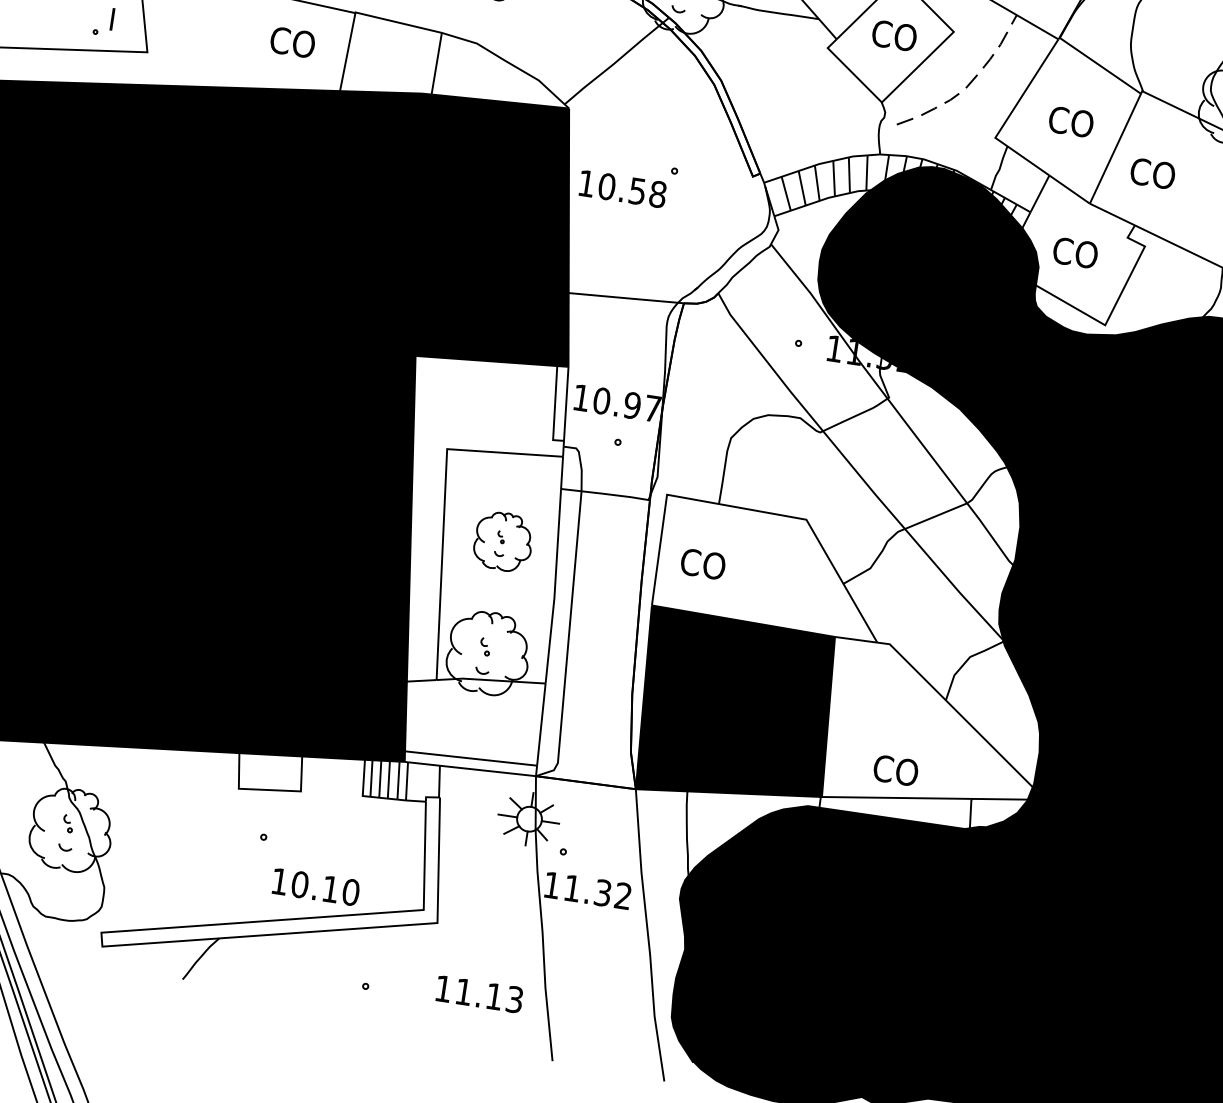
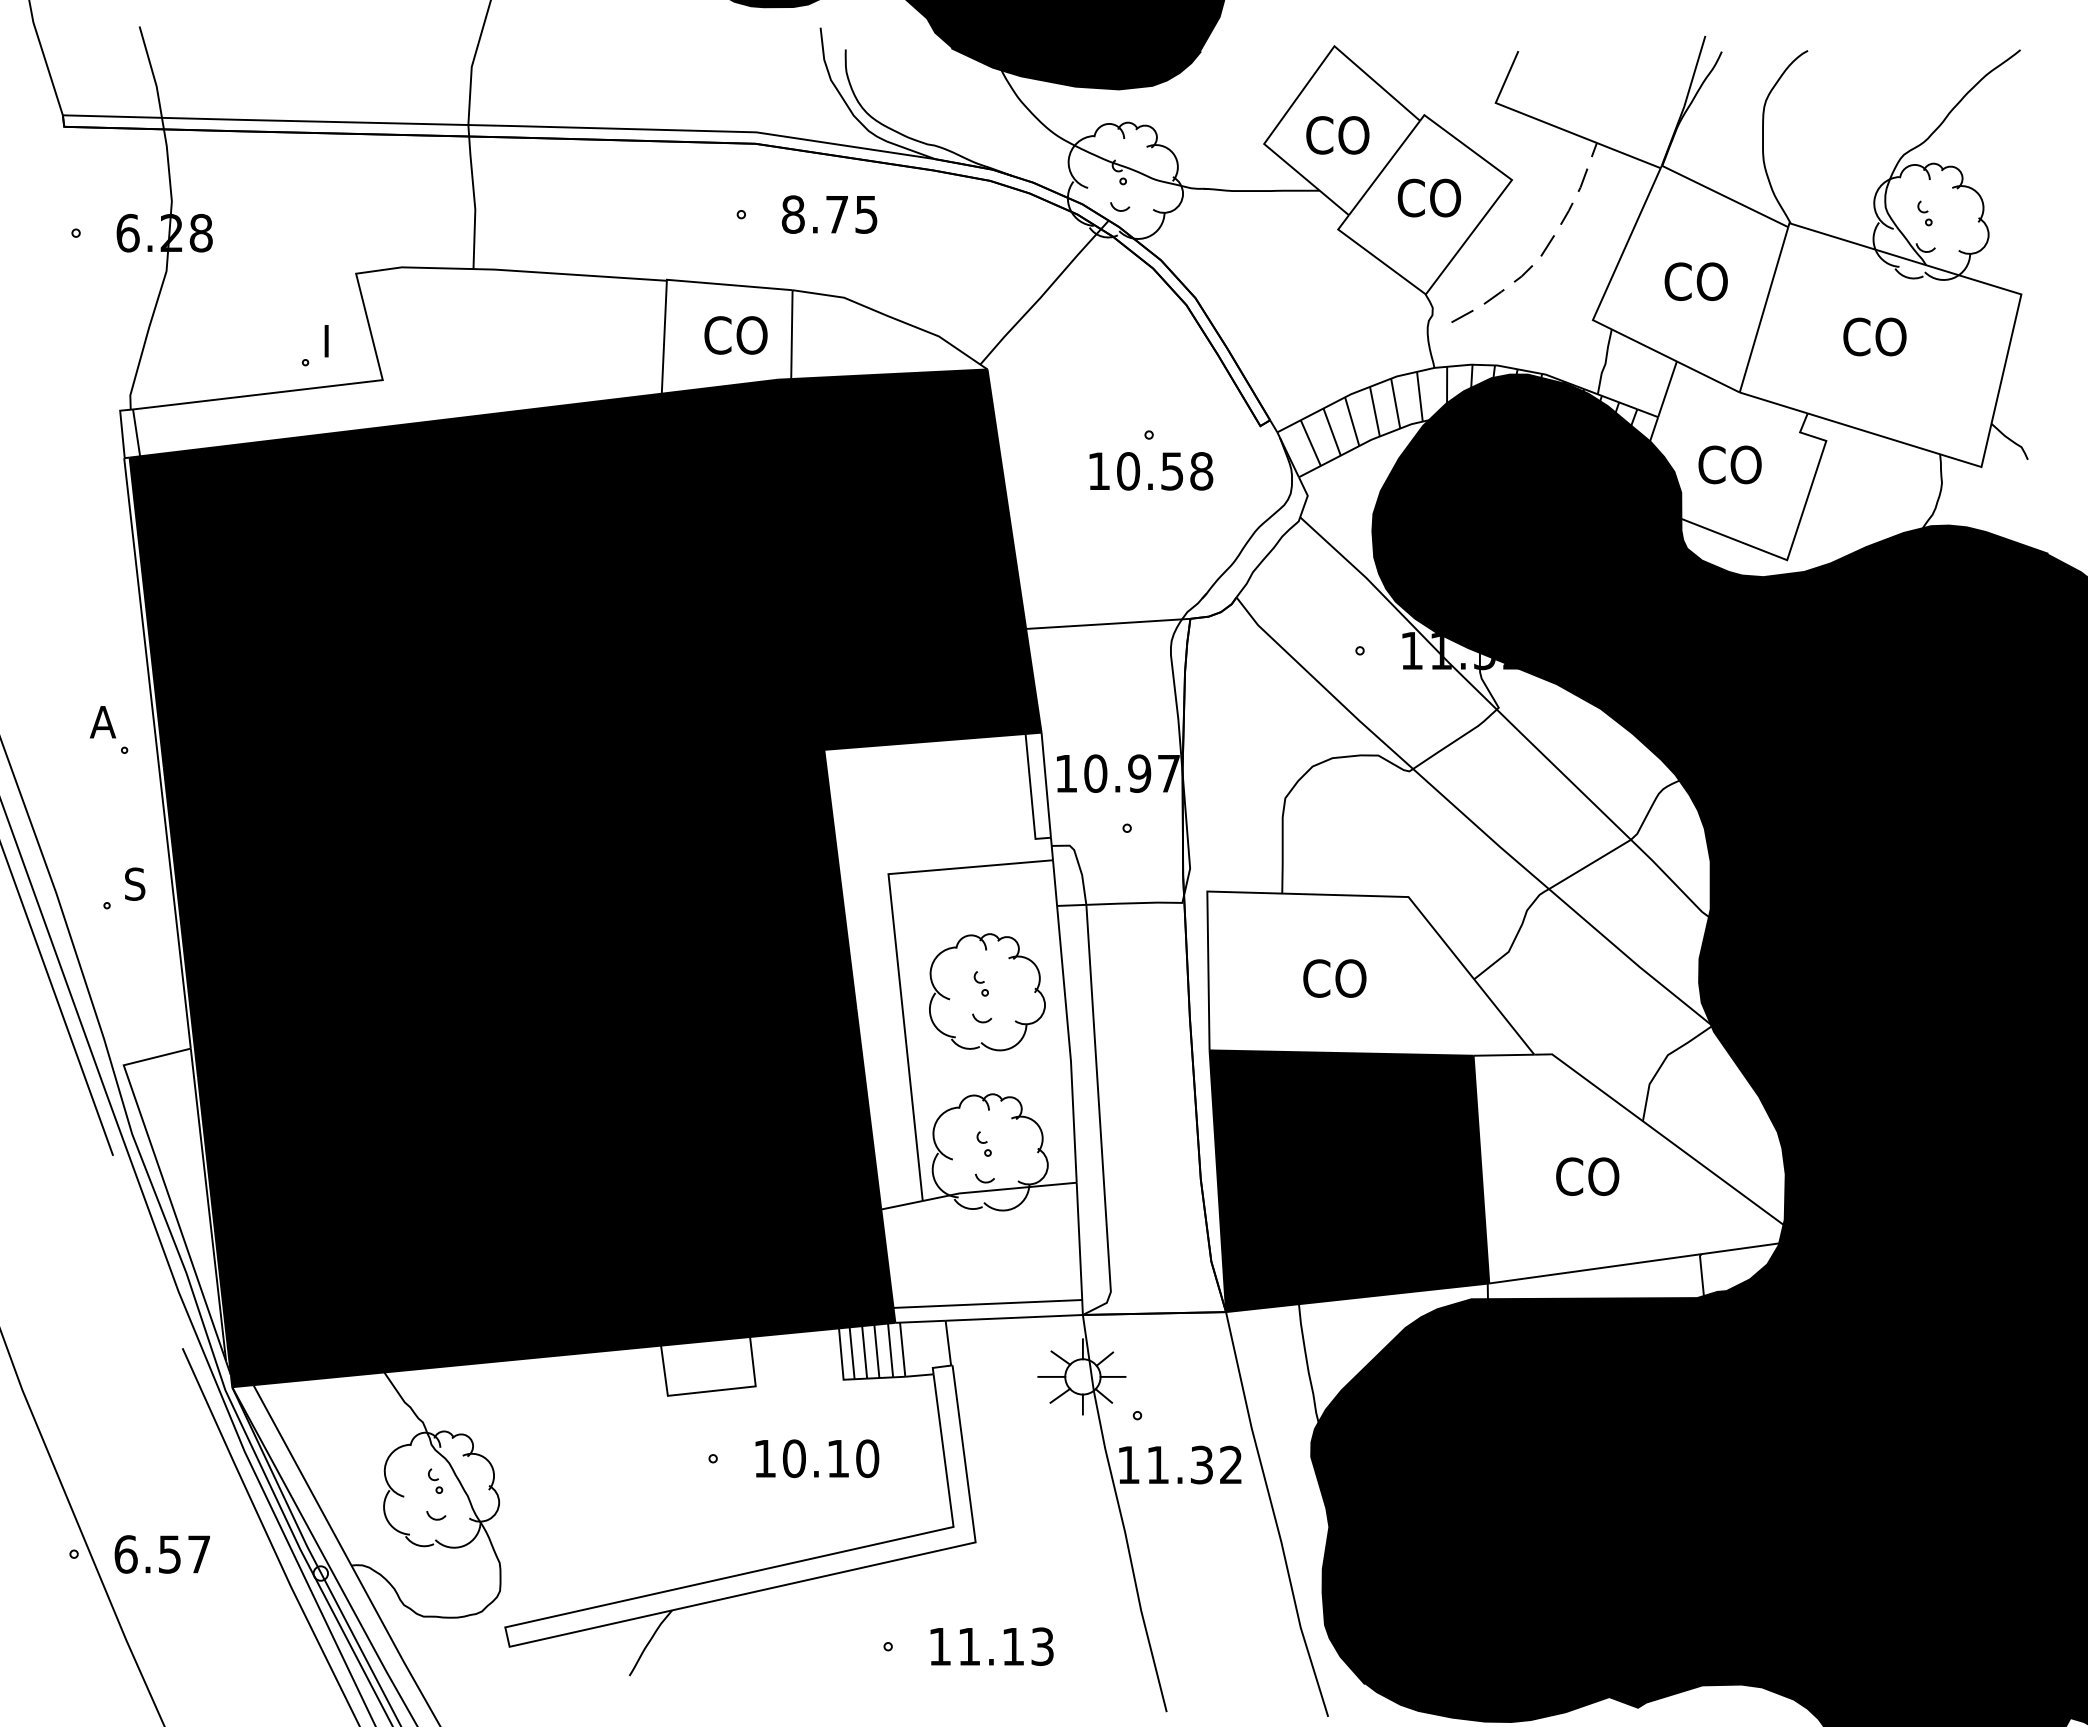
text: (292, 42) -> (735, 335), moved
text: (1152, 173) -> (1874, 336), moved
text: (623, 189) -> (1151, 471), moved
part: (503, 541) -> (987, 992), size x1.43
text: (702, 564) -> (1334, 978), moved
text: (895, 770) -> (1587, 1176), moved
text: (316, 886) -> (817, 1458), moved
text: (479, 994) -> (991, 1646), moved

